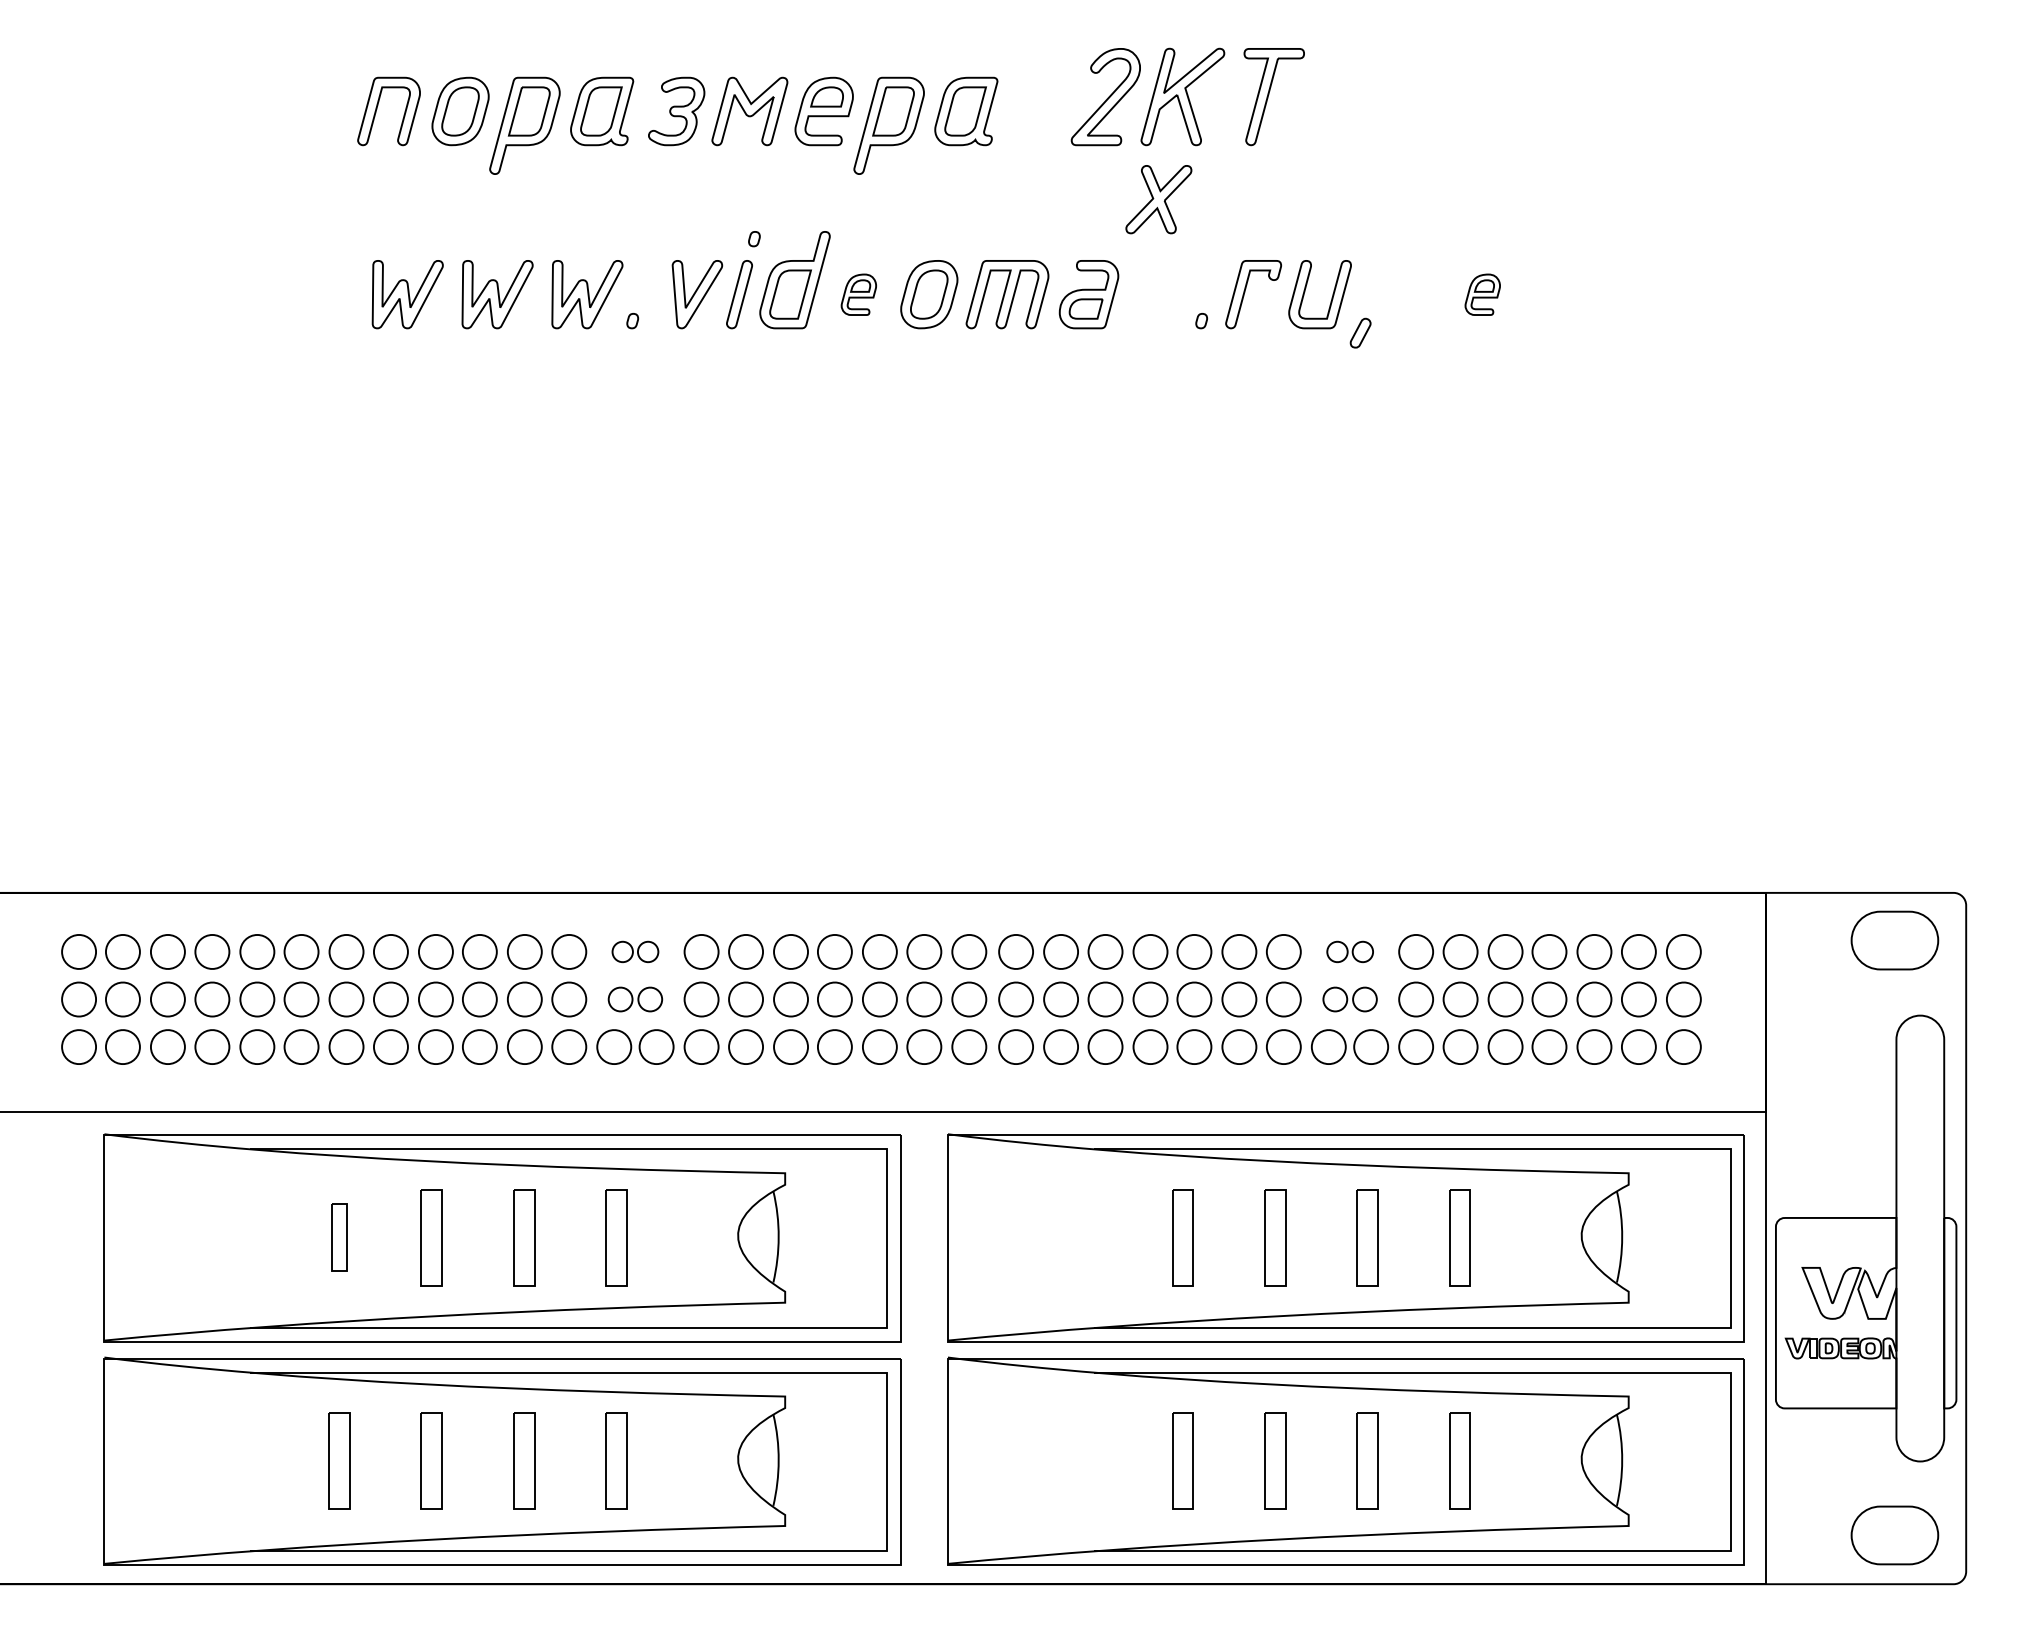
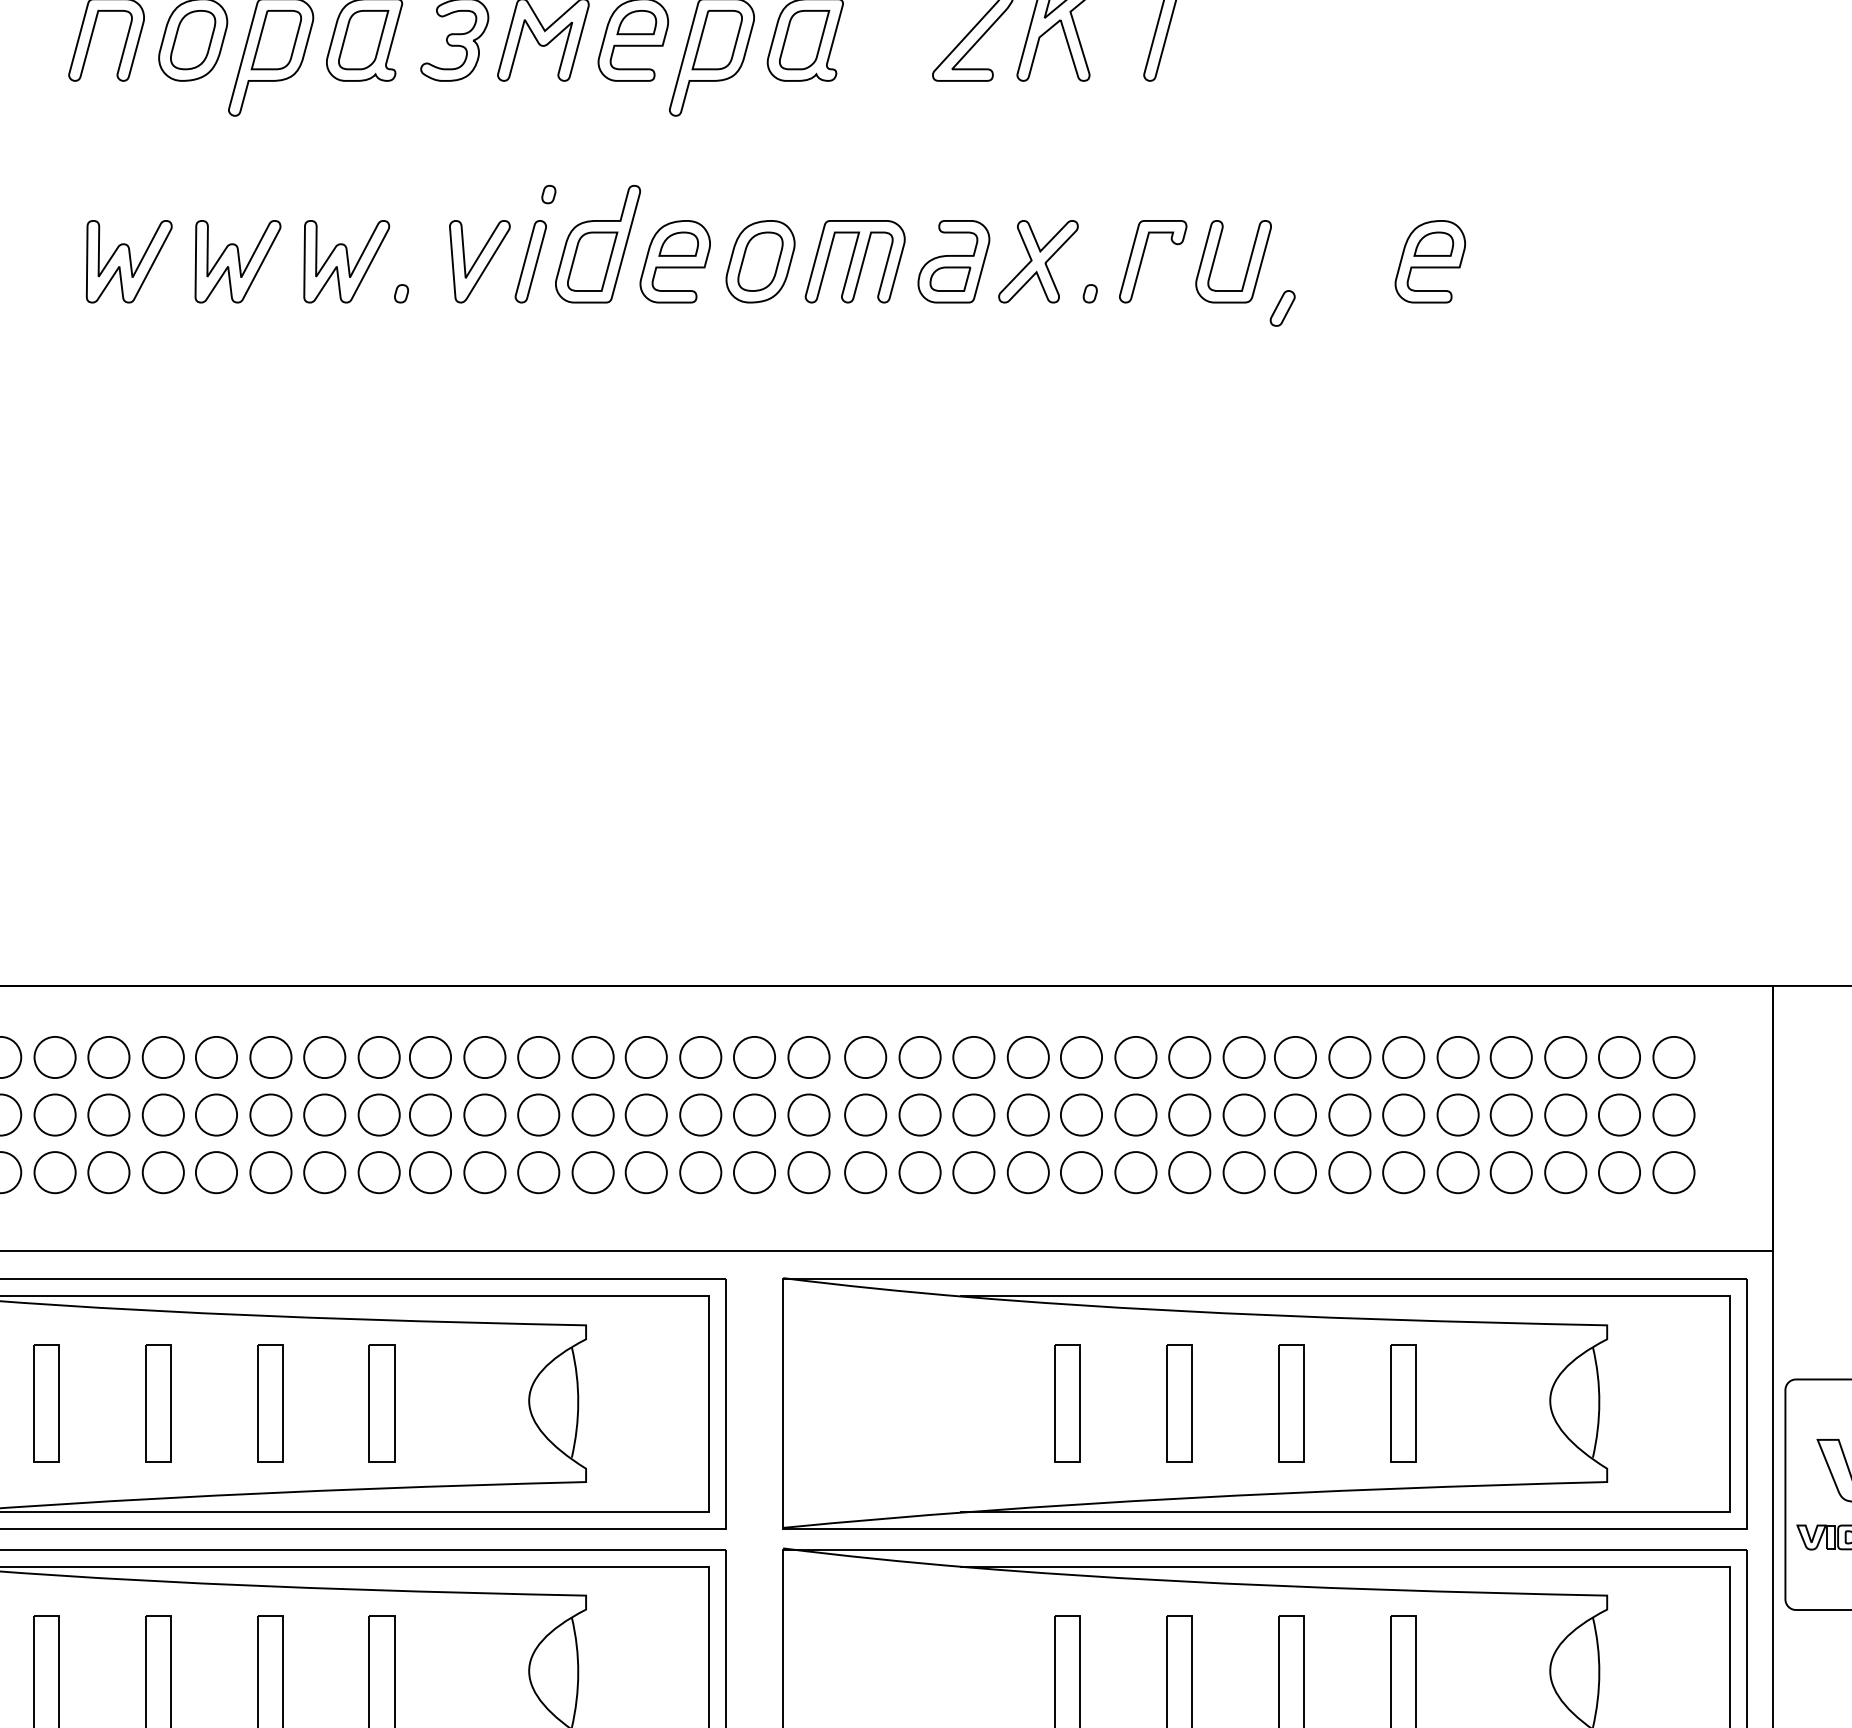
part: (1158, 199) -> (1038, 261), moved
part: (858, 294) -> (674, 261), size x1.67
part: (1482, 294) -> (1430, 261), size x1.67
part: (635, 951) -> (404, 1056), size x1.67
part: (1350, 951) -> (1270, 1056), size x1.67
part: (635, 999) -> (404, 1115), size x1.43
part: (1350, 999) -> (1270, 1115), size x1.43
part: (339, 1237) -> (46, 1403), size x1.43

